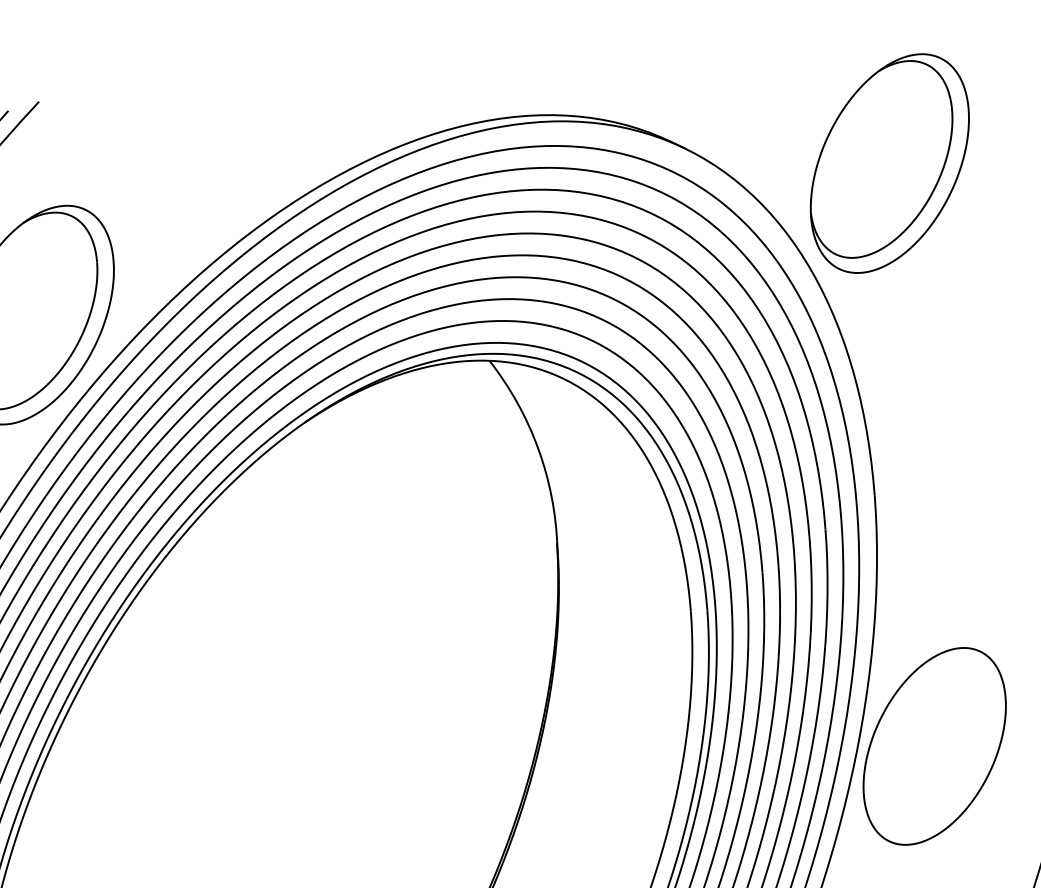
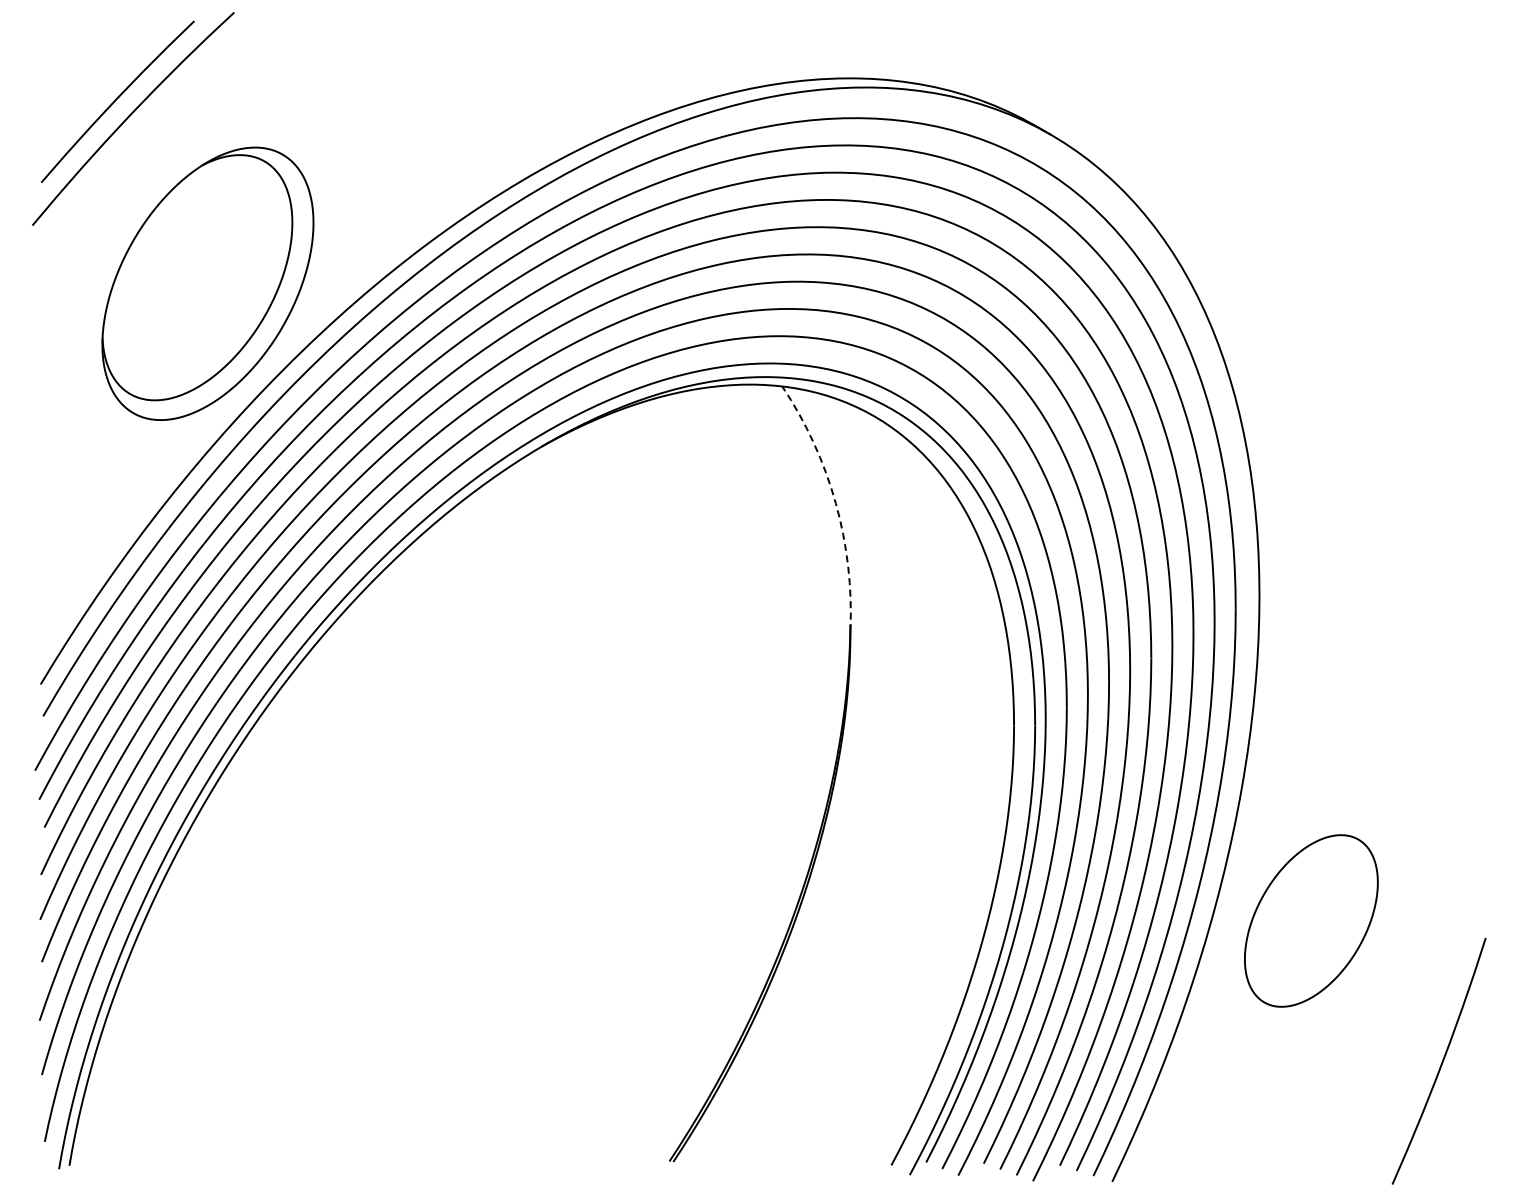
part: (889, 163) -> (1310, 174), removed
arc: (538, 448) -> (835, 503), solid -> dashed
part: (934, 746) -> (1311, 920), size x0.7

